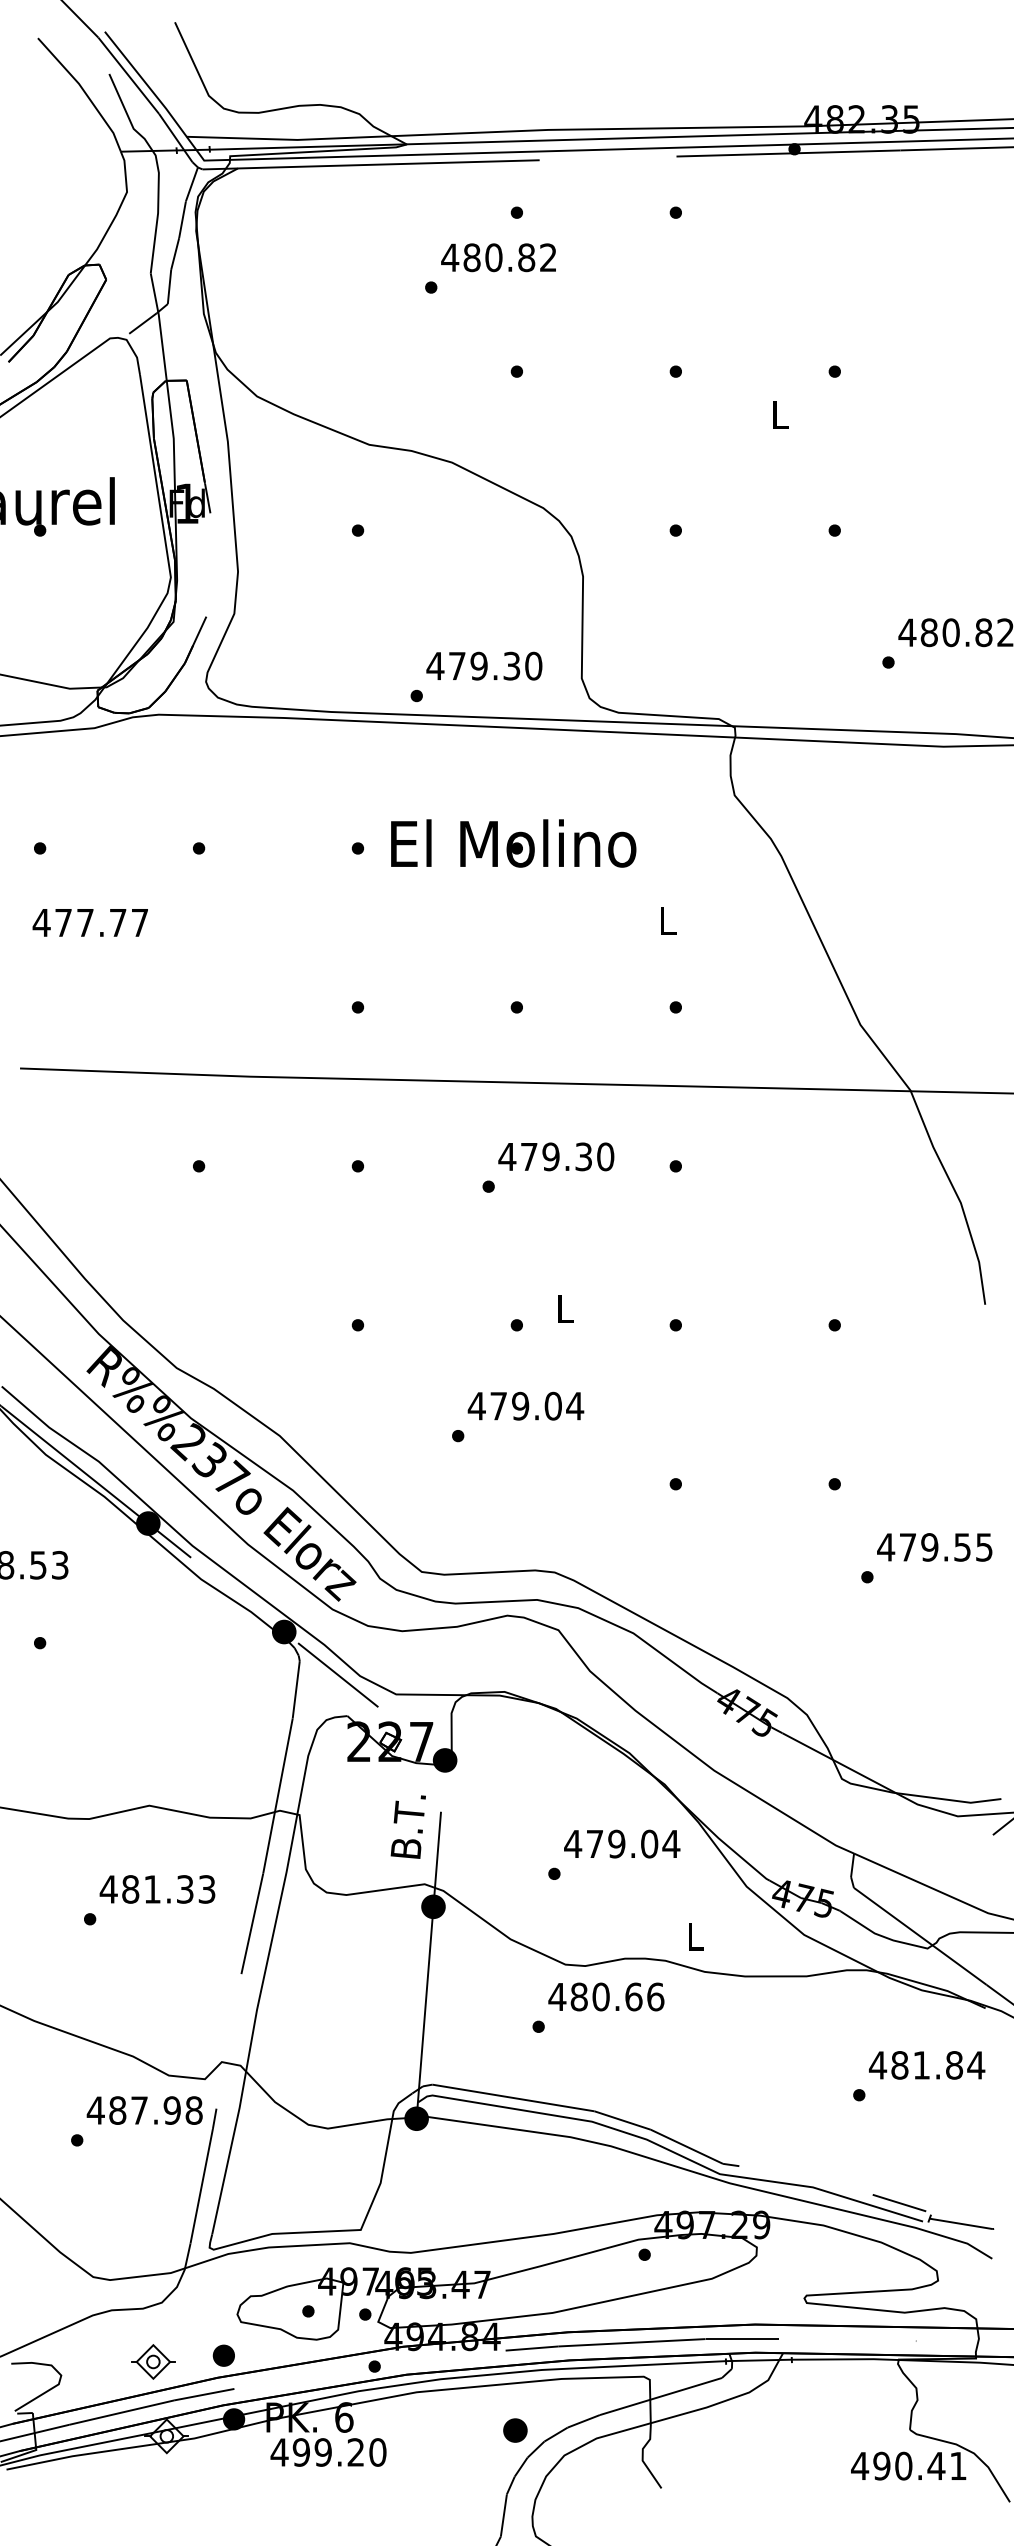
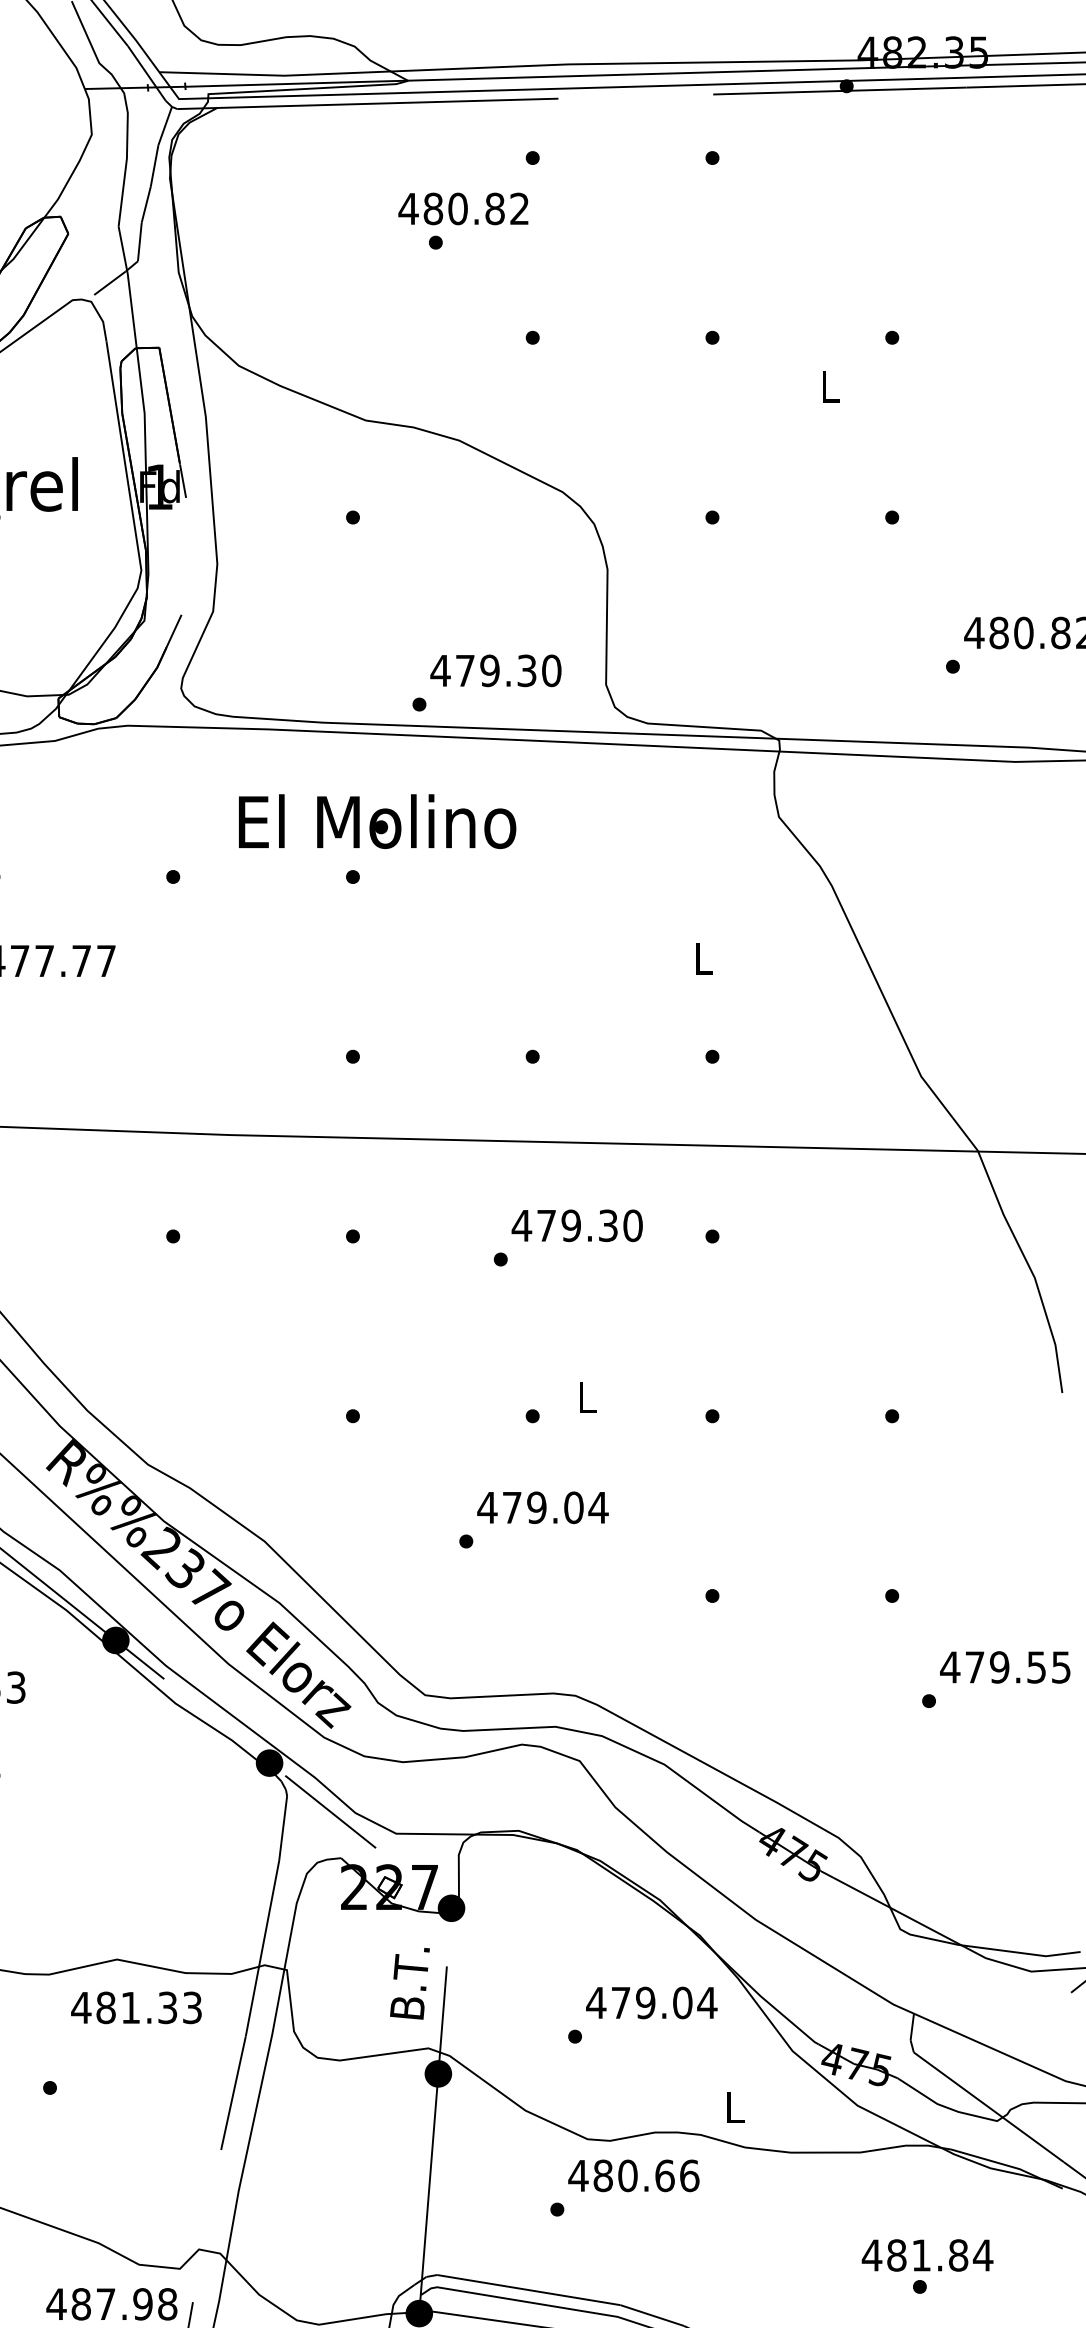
text: (498, 257) -> (463, 208), moved
text: (513, 843) -> (377, 821), moved
text: (157, 1889) -> (136, 2007), moved
text: (927, 2065) -> (928, 2255), moved

